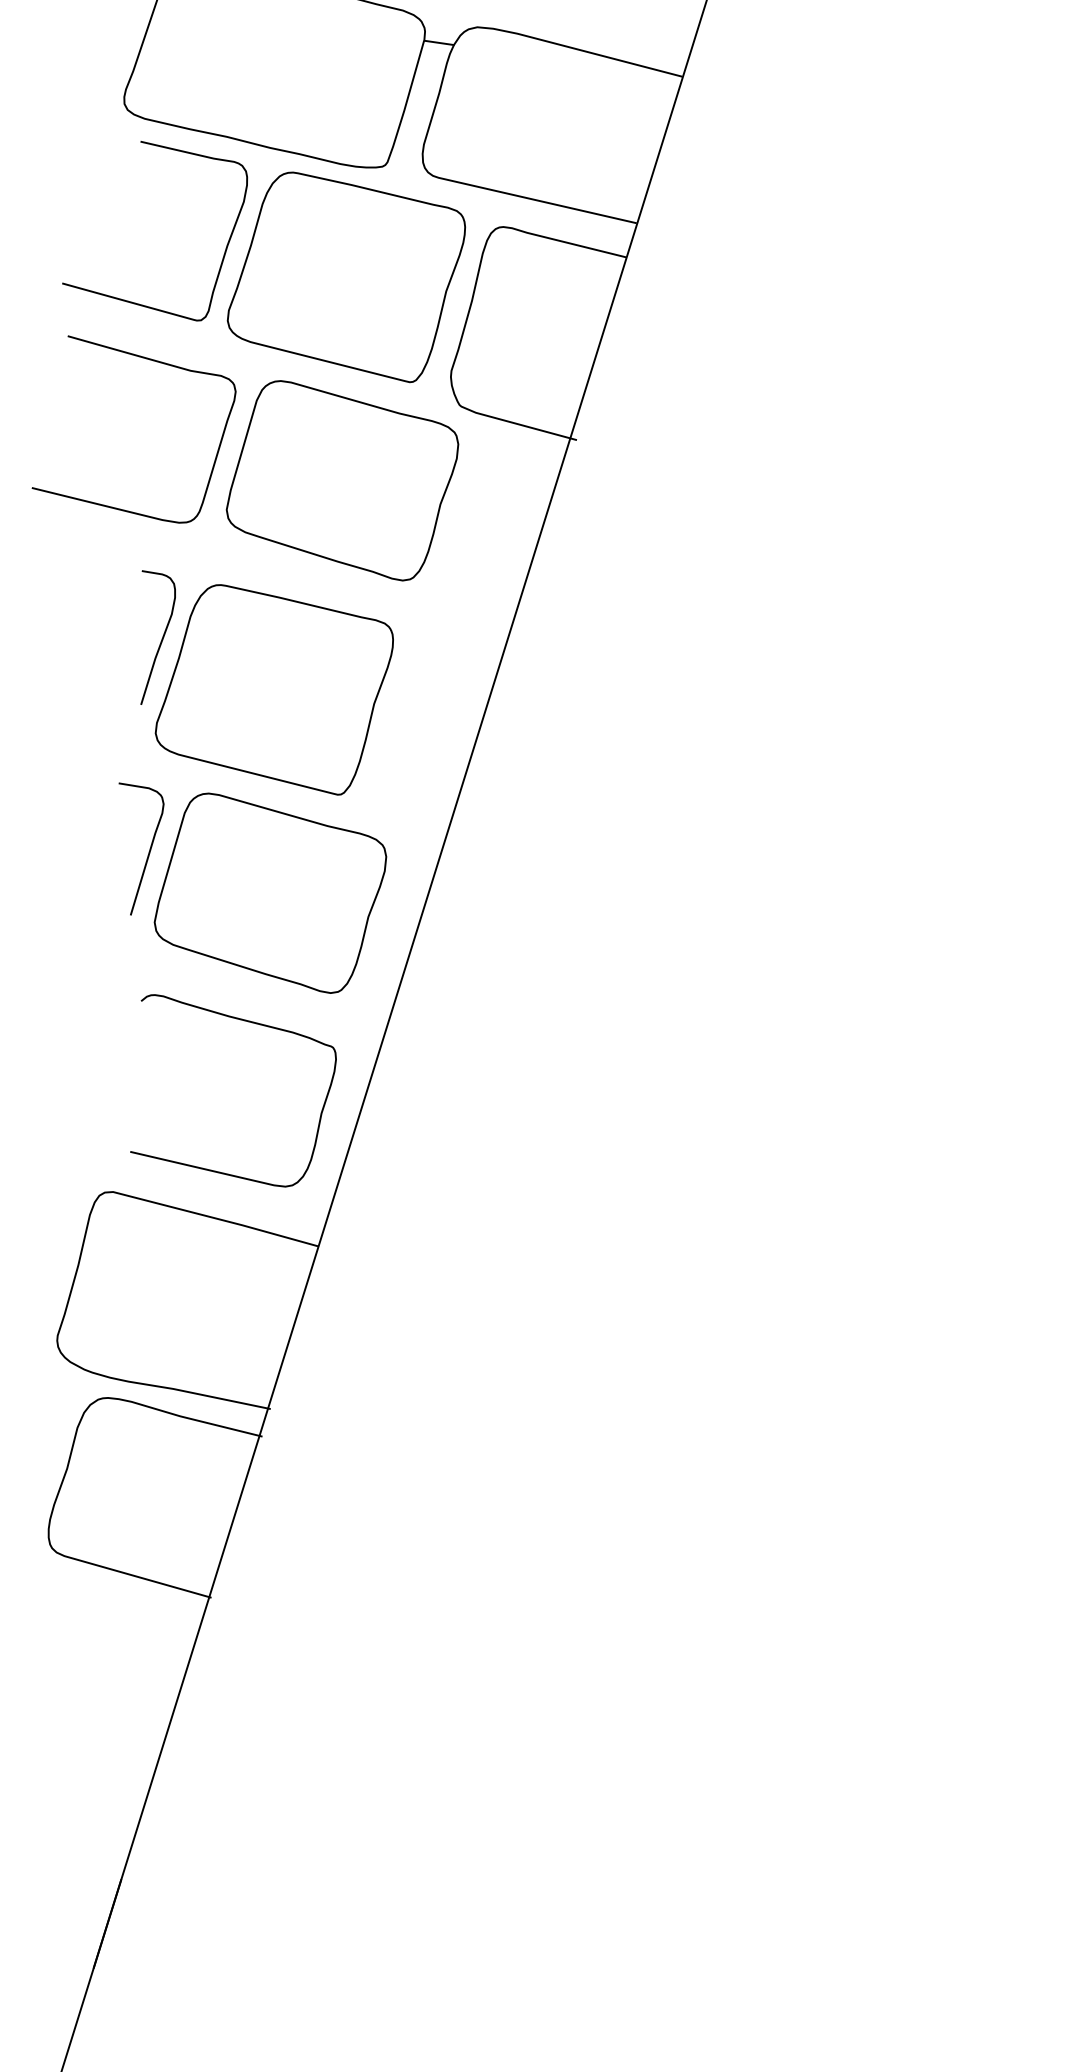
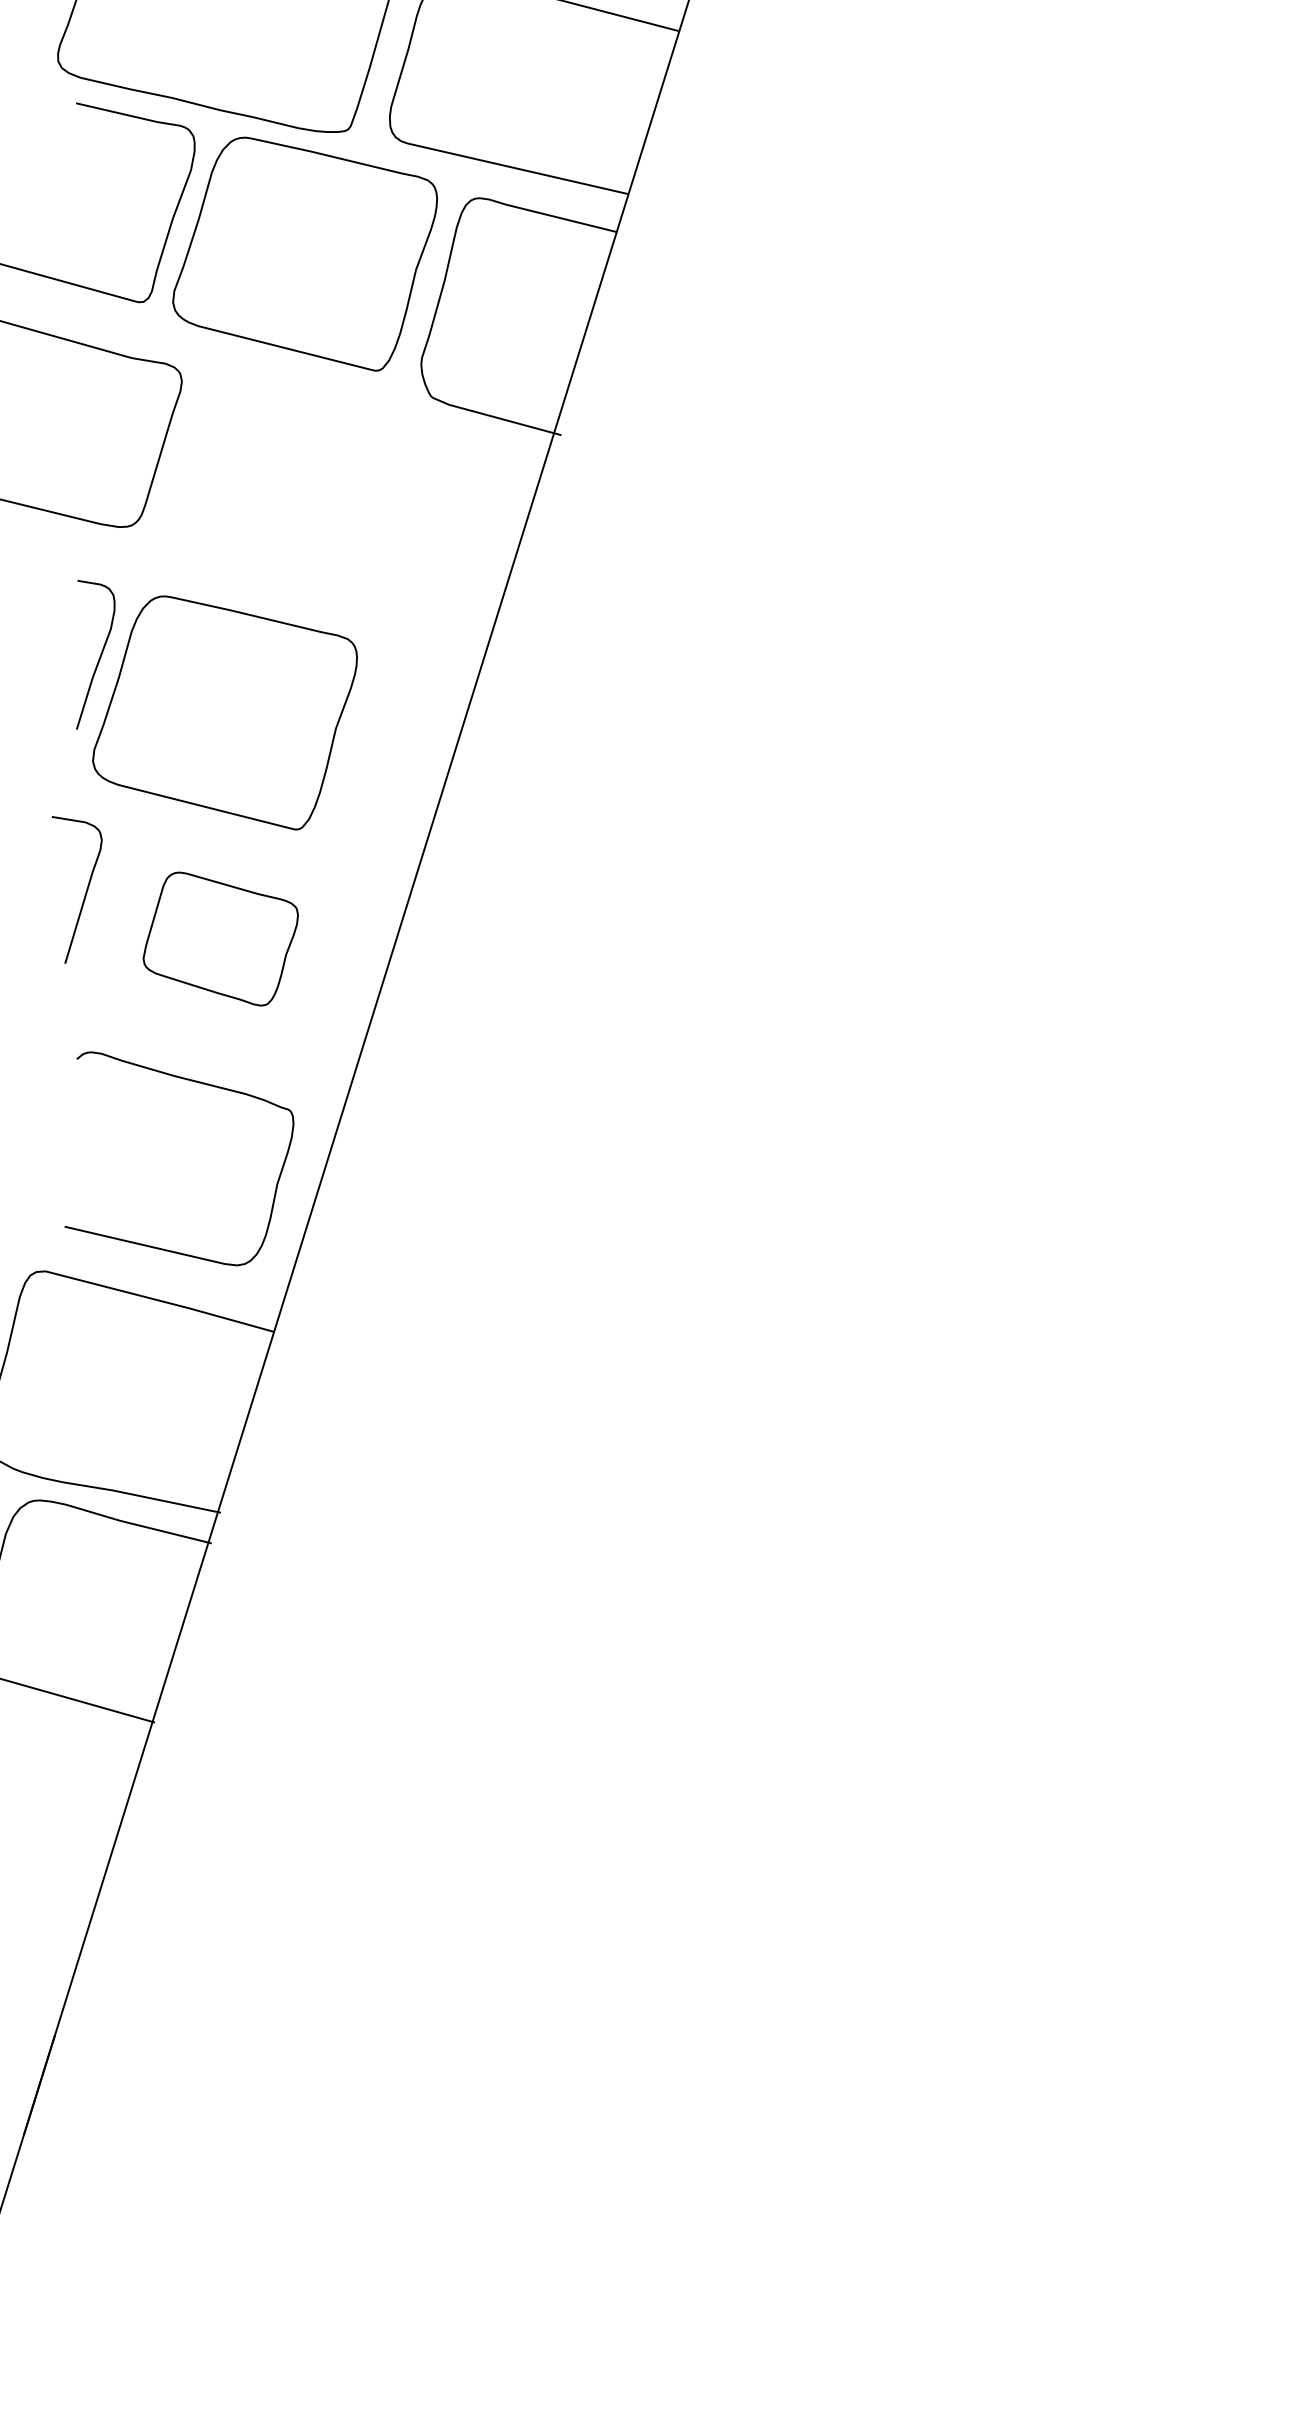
part: (342, 480) -> (300, 480), removed
part: (270, 892) -> (220, 938), size x0.6

